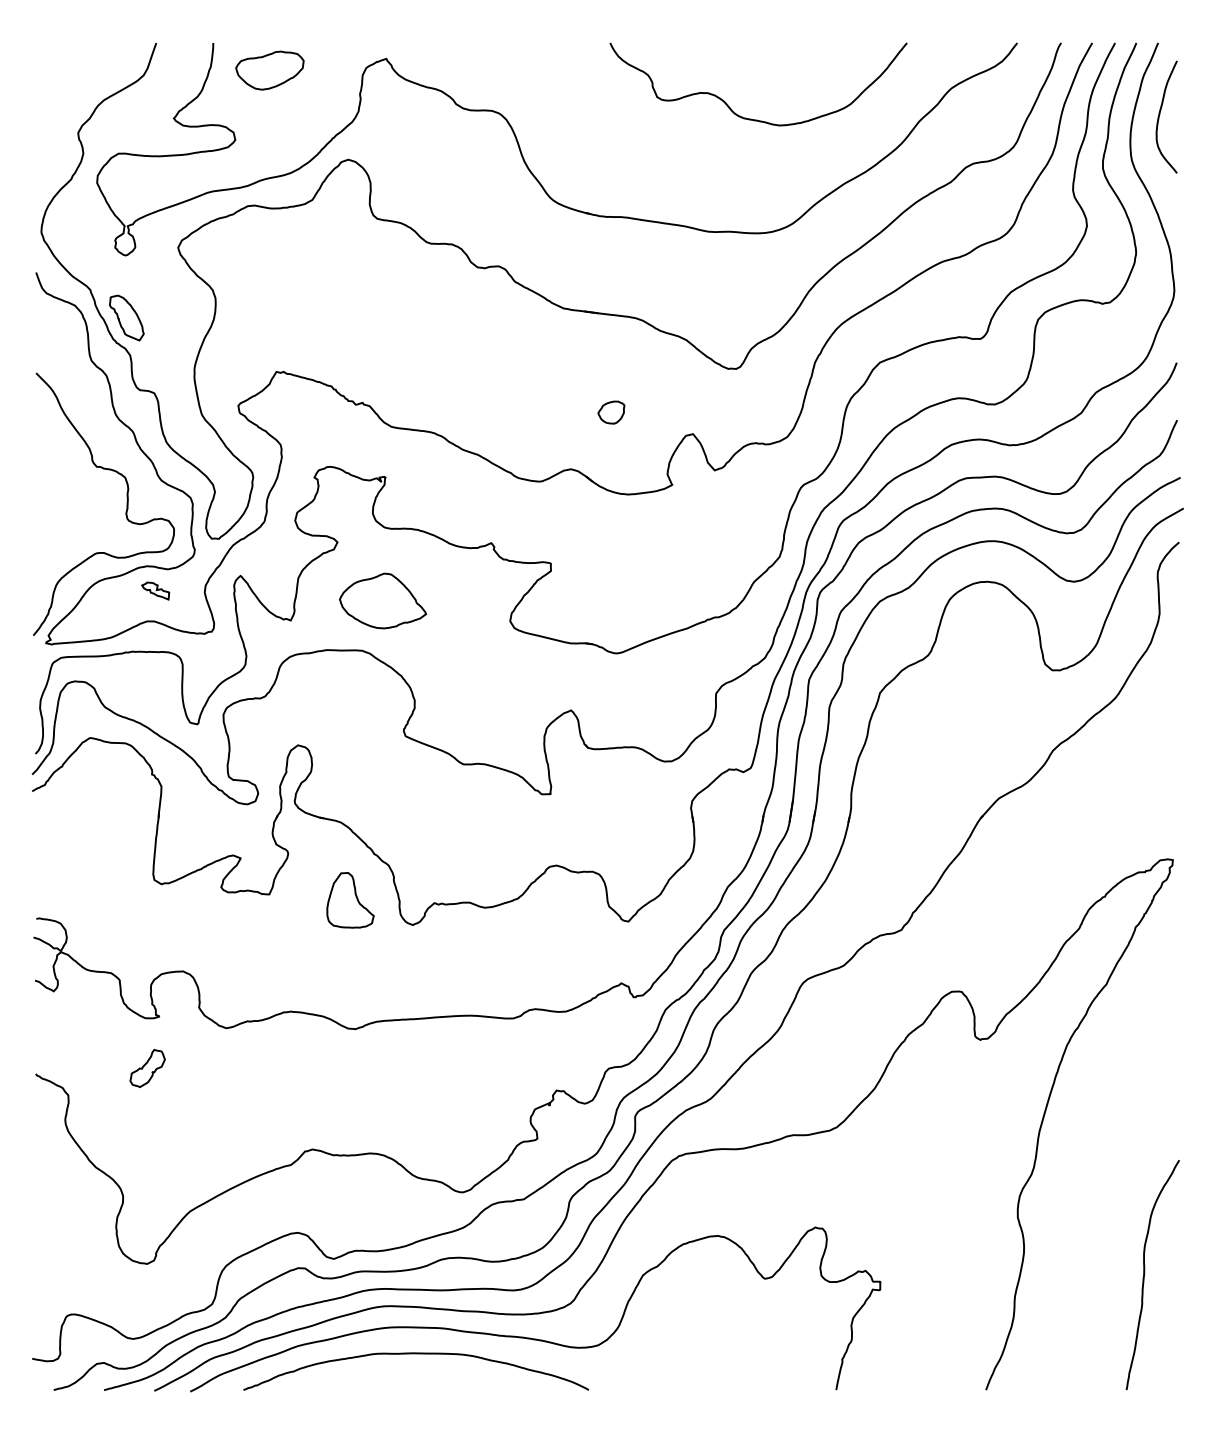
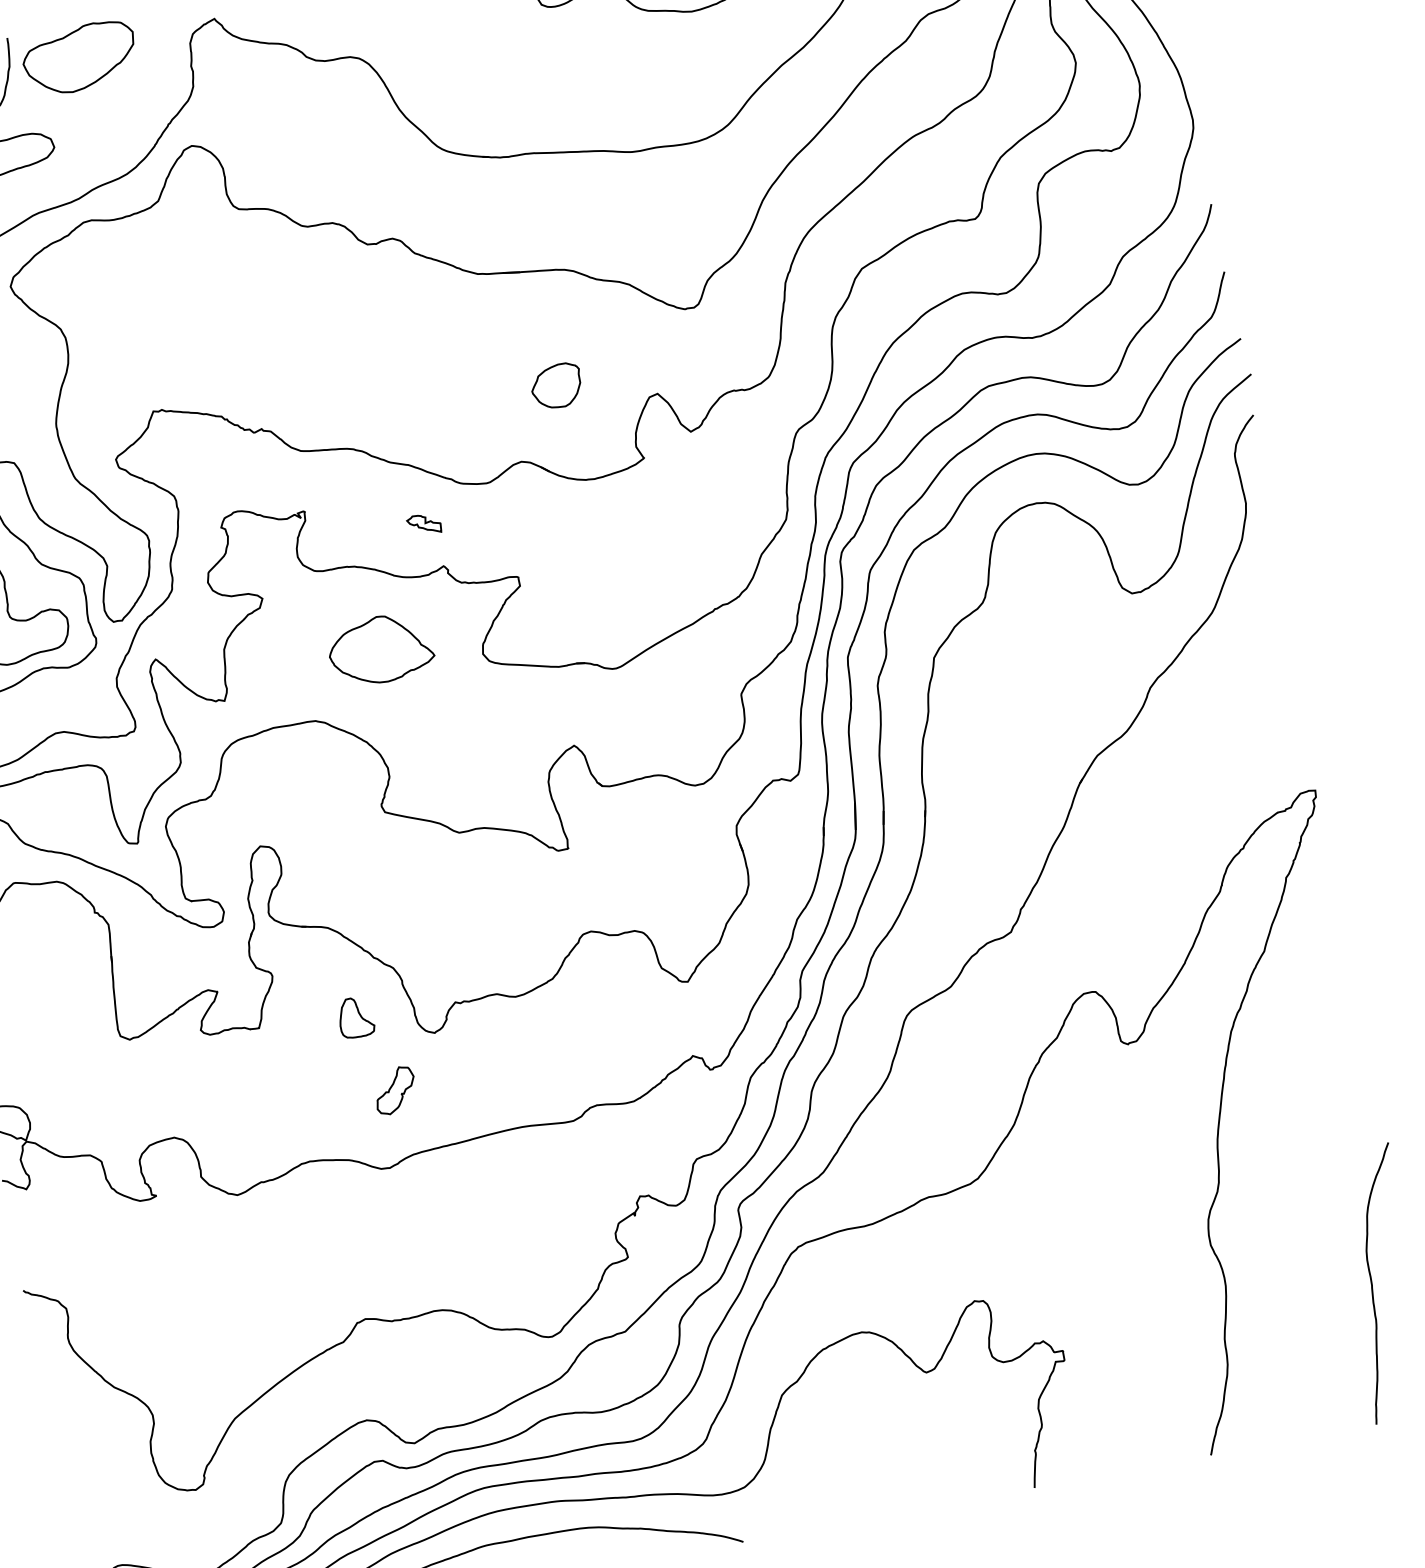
part: (269, 70) -> (79, 58), size x1.4
part: (611, 412) -> (556, 386), size x1.6
part: (155, 590) -> (423, 523), moved
part: (383, 600) -> (381, 648), moved
part: (350, 900) -> (355, 1017), size x0.6
part: (147, 1067) -> (394, 1089), moved

